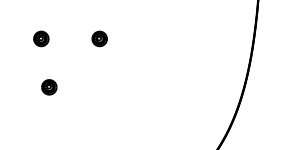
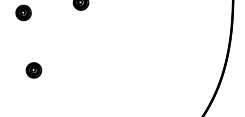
part: (49, 87) -> (34, 70), moved

